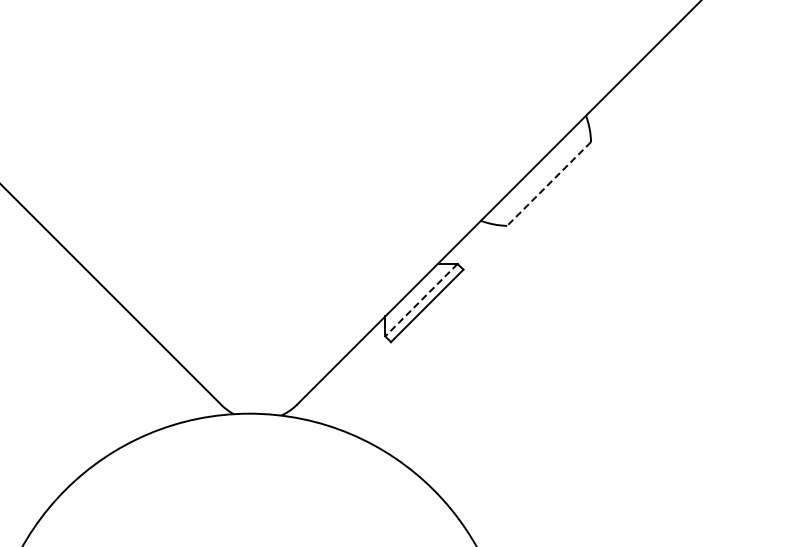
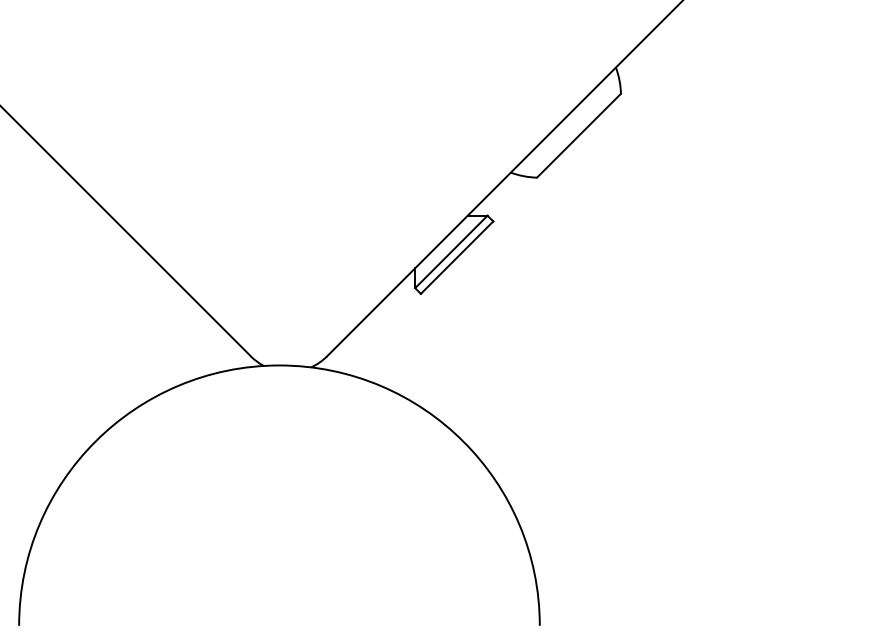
line: (548, 184) -> (578, 136), dashed -> solid
line: (421, 300) -> (451, 252), dashed -> solid

